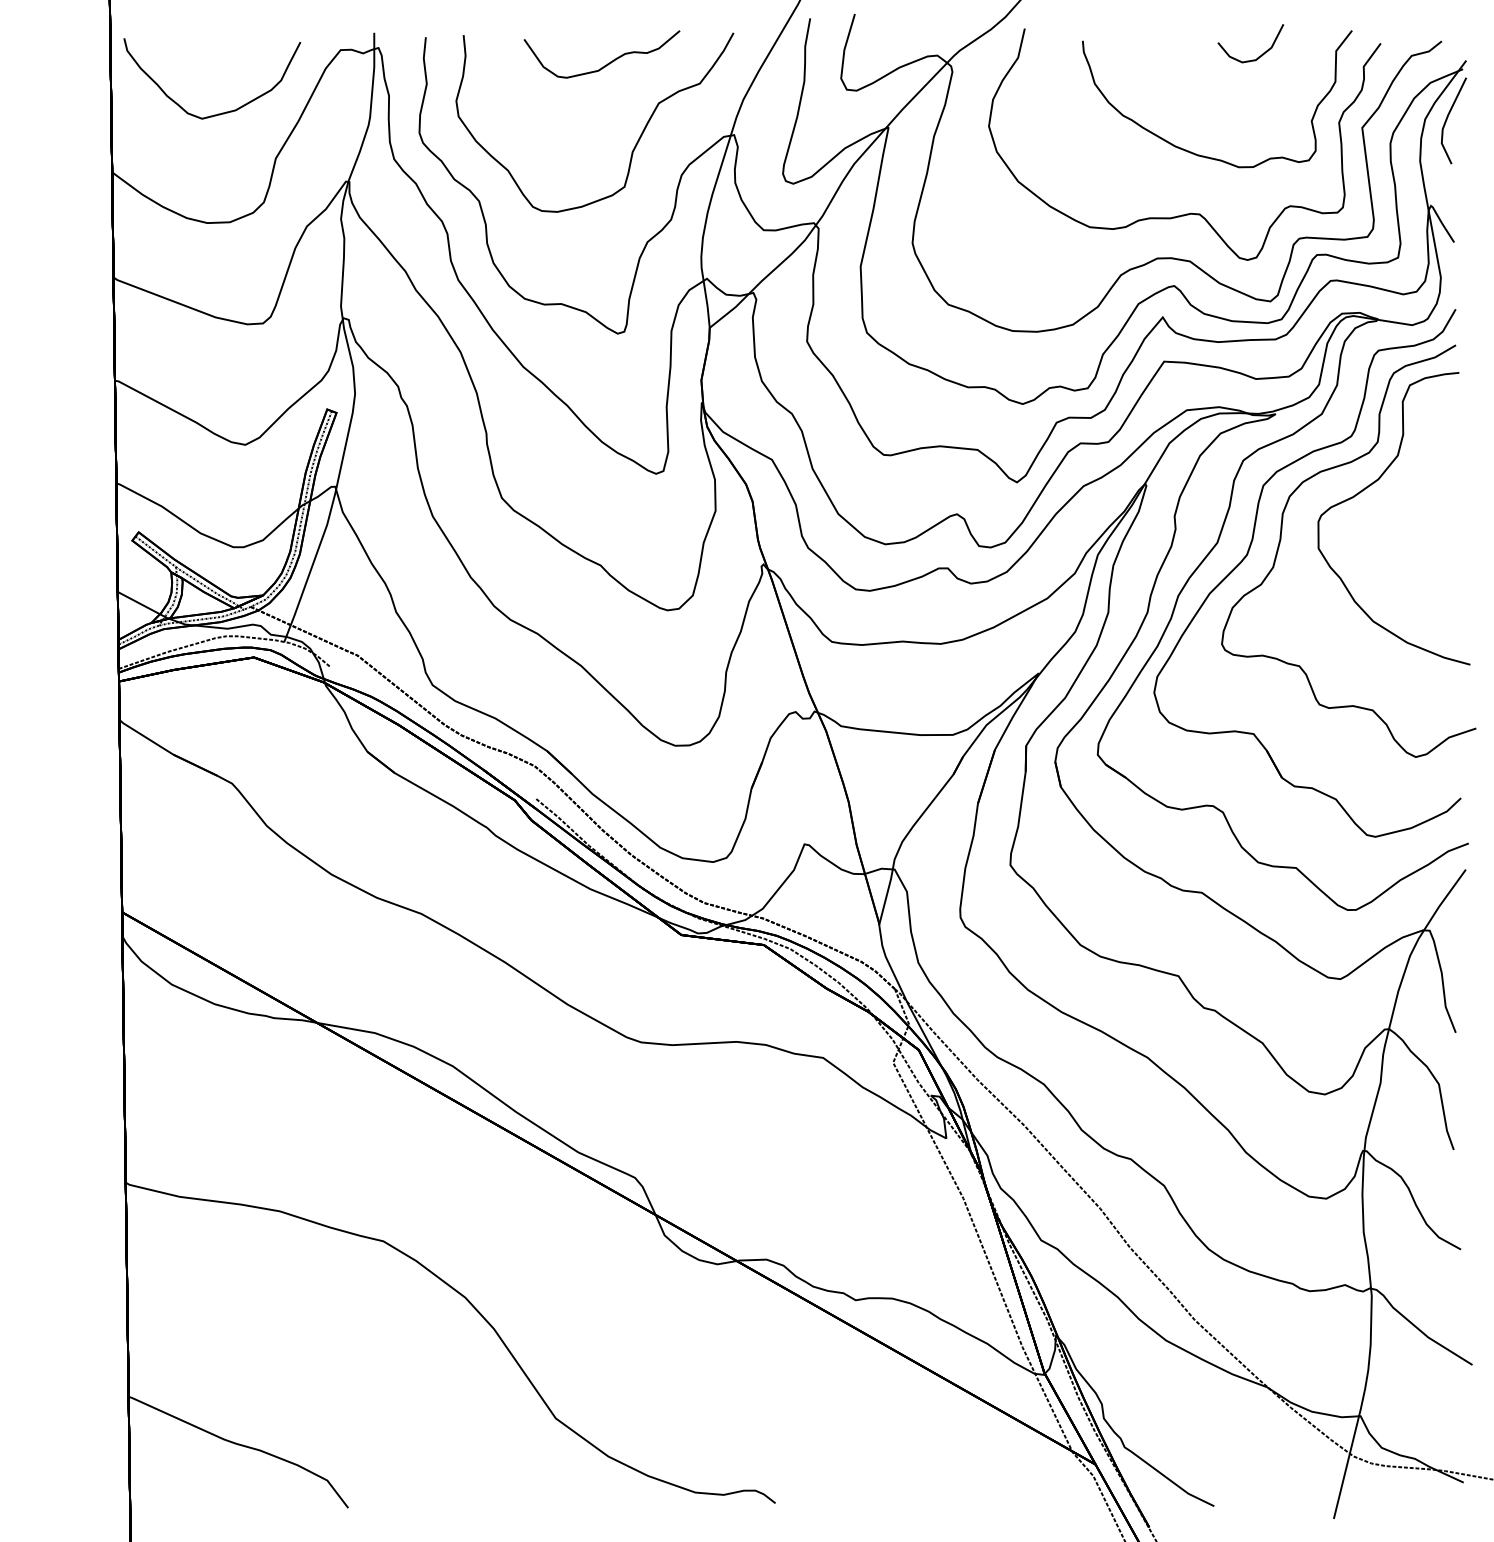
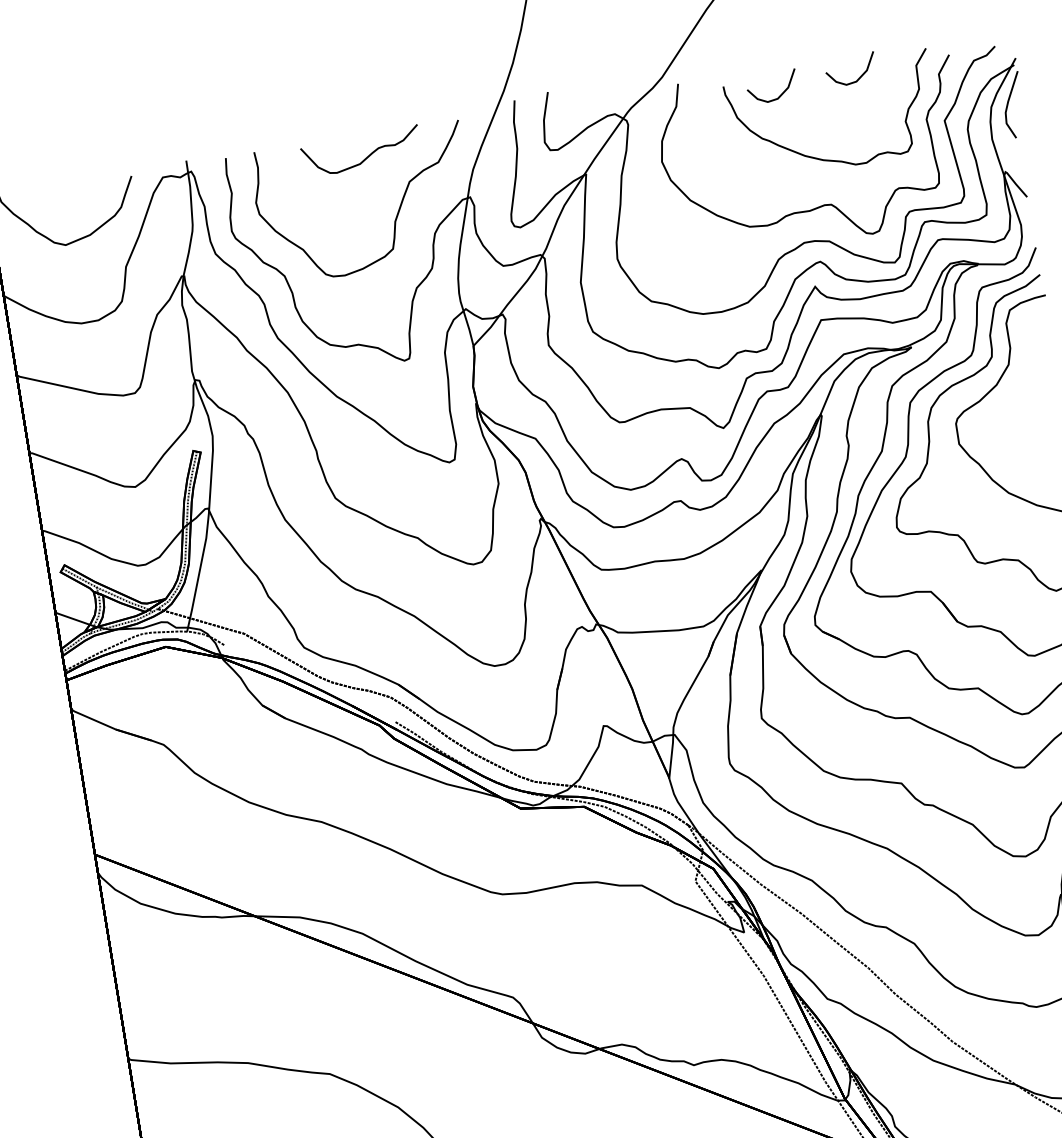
part: (1153, 63) -> (779, 95), added

